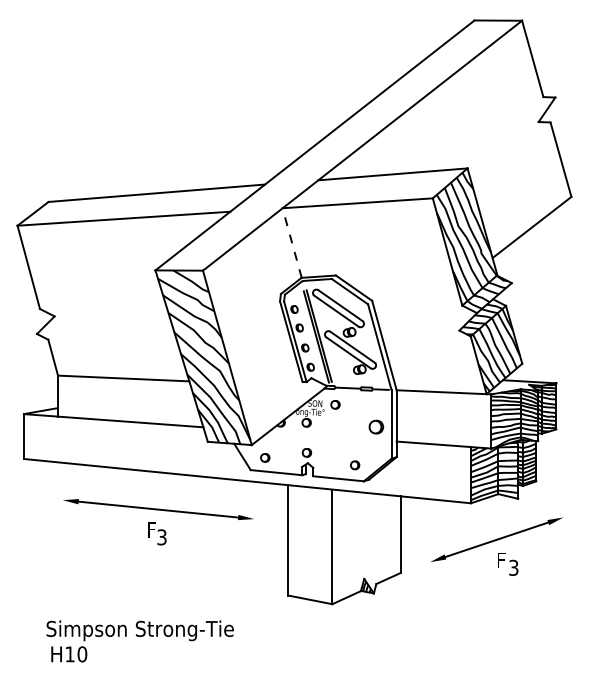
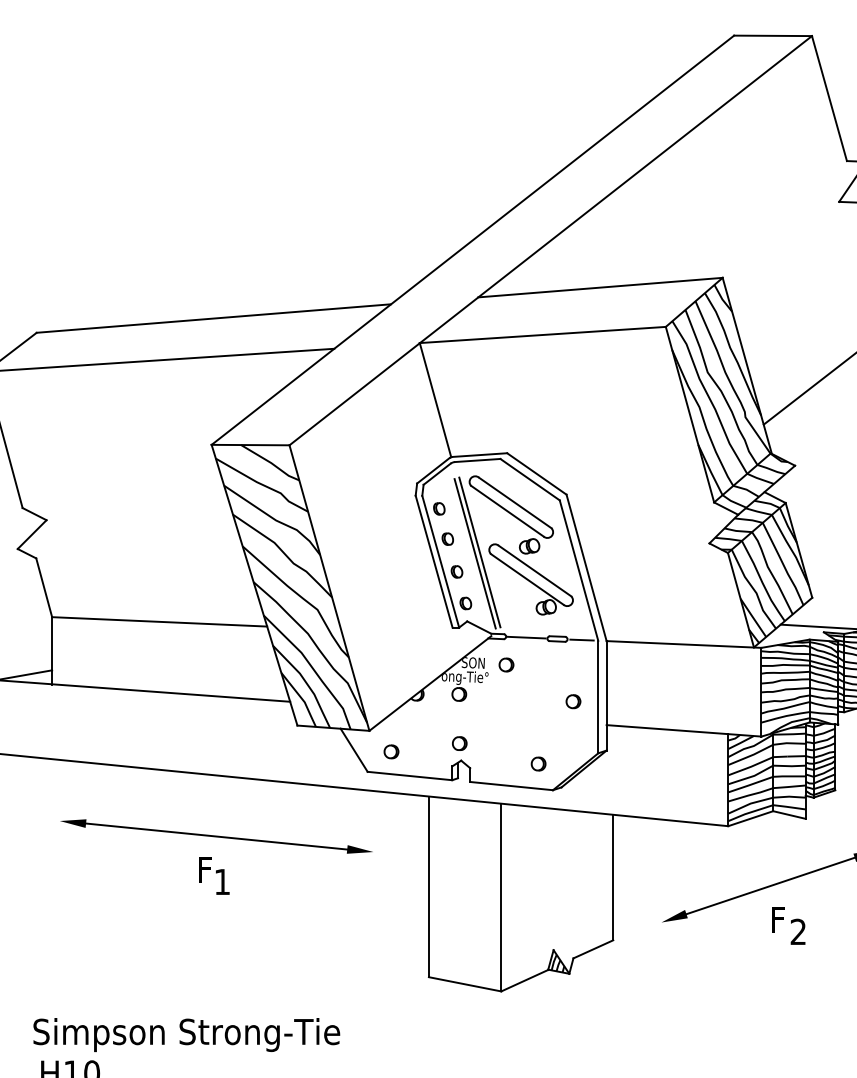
line: (292, 242) -> (436, 399), dashed -> solid
part: (376, 427) -> (573, 702), size x0.62
text: (161, 537) -> (221, 882), 3 -> 1
text: (513, 567) -> (797, 931), 3 -> 2

